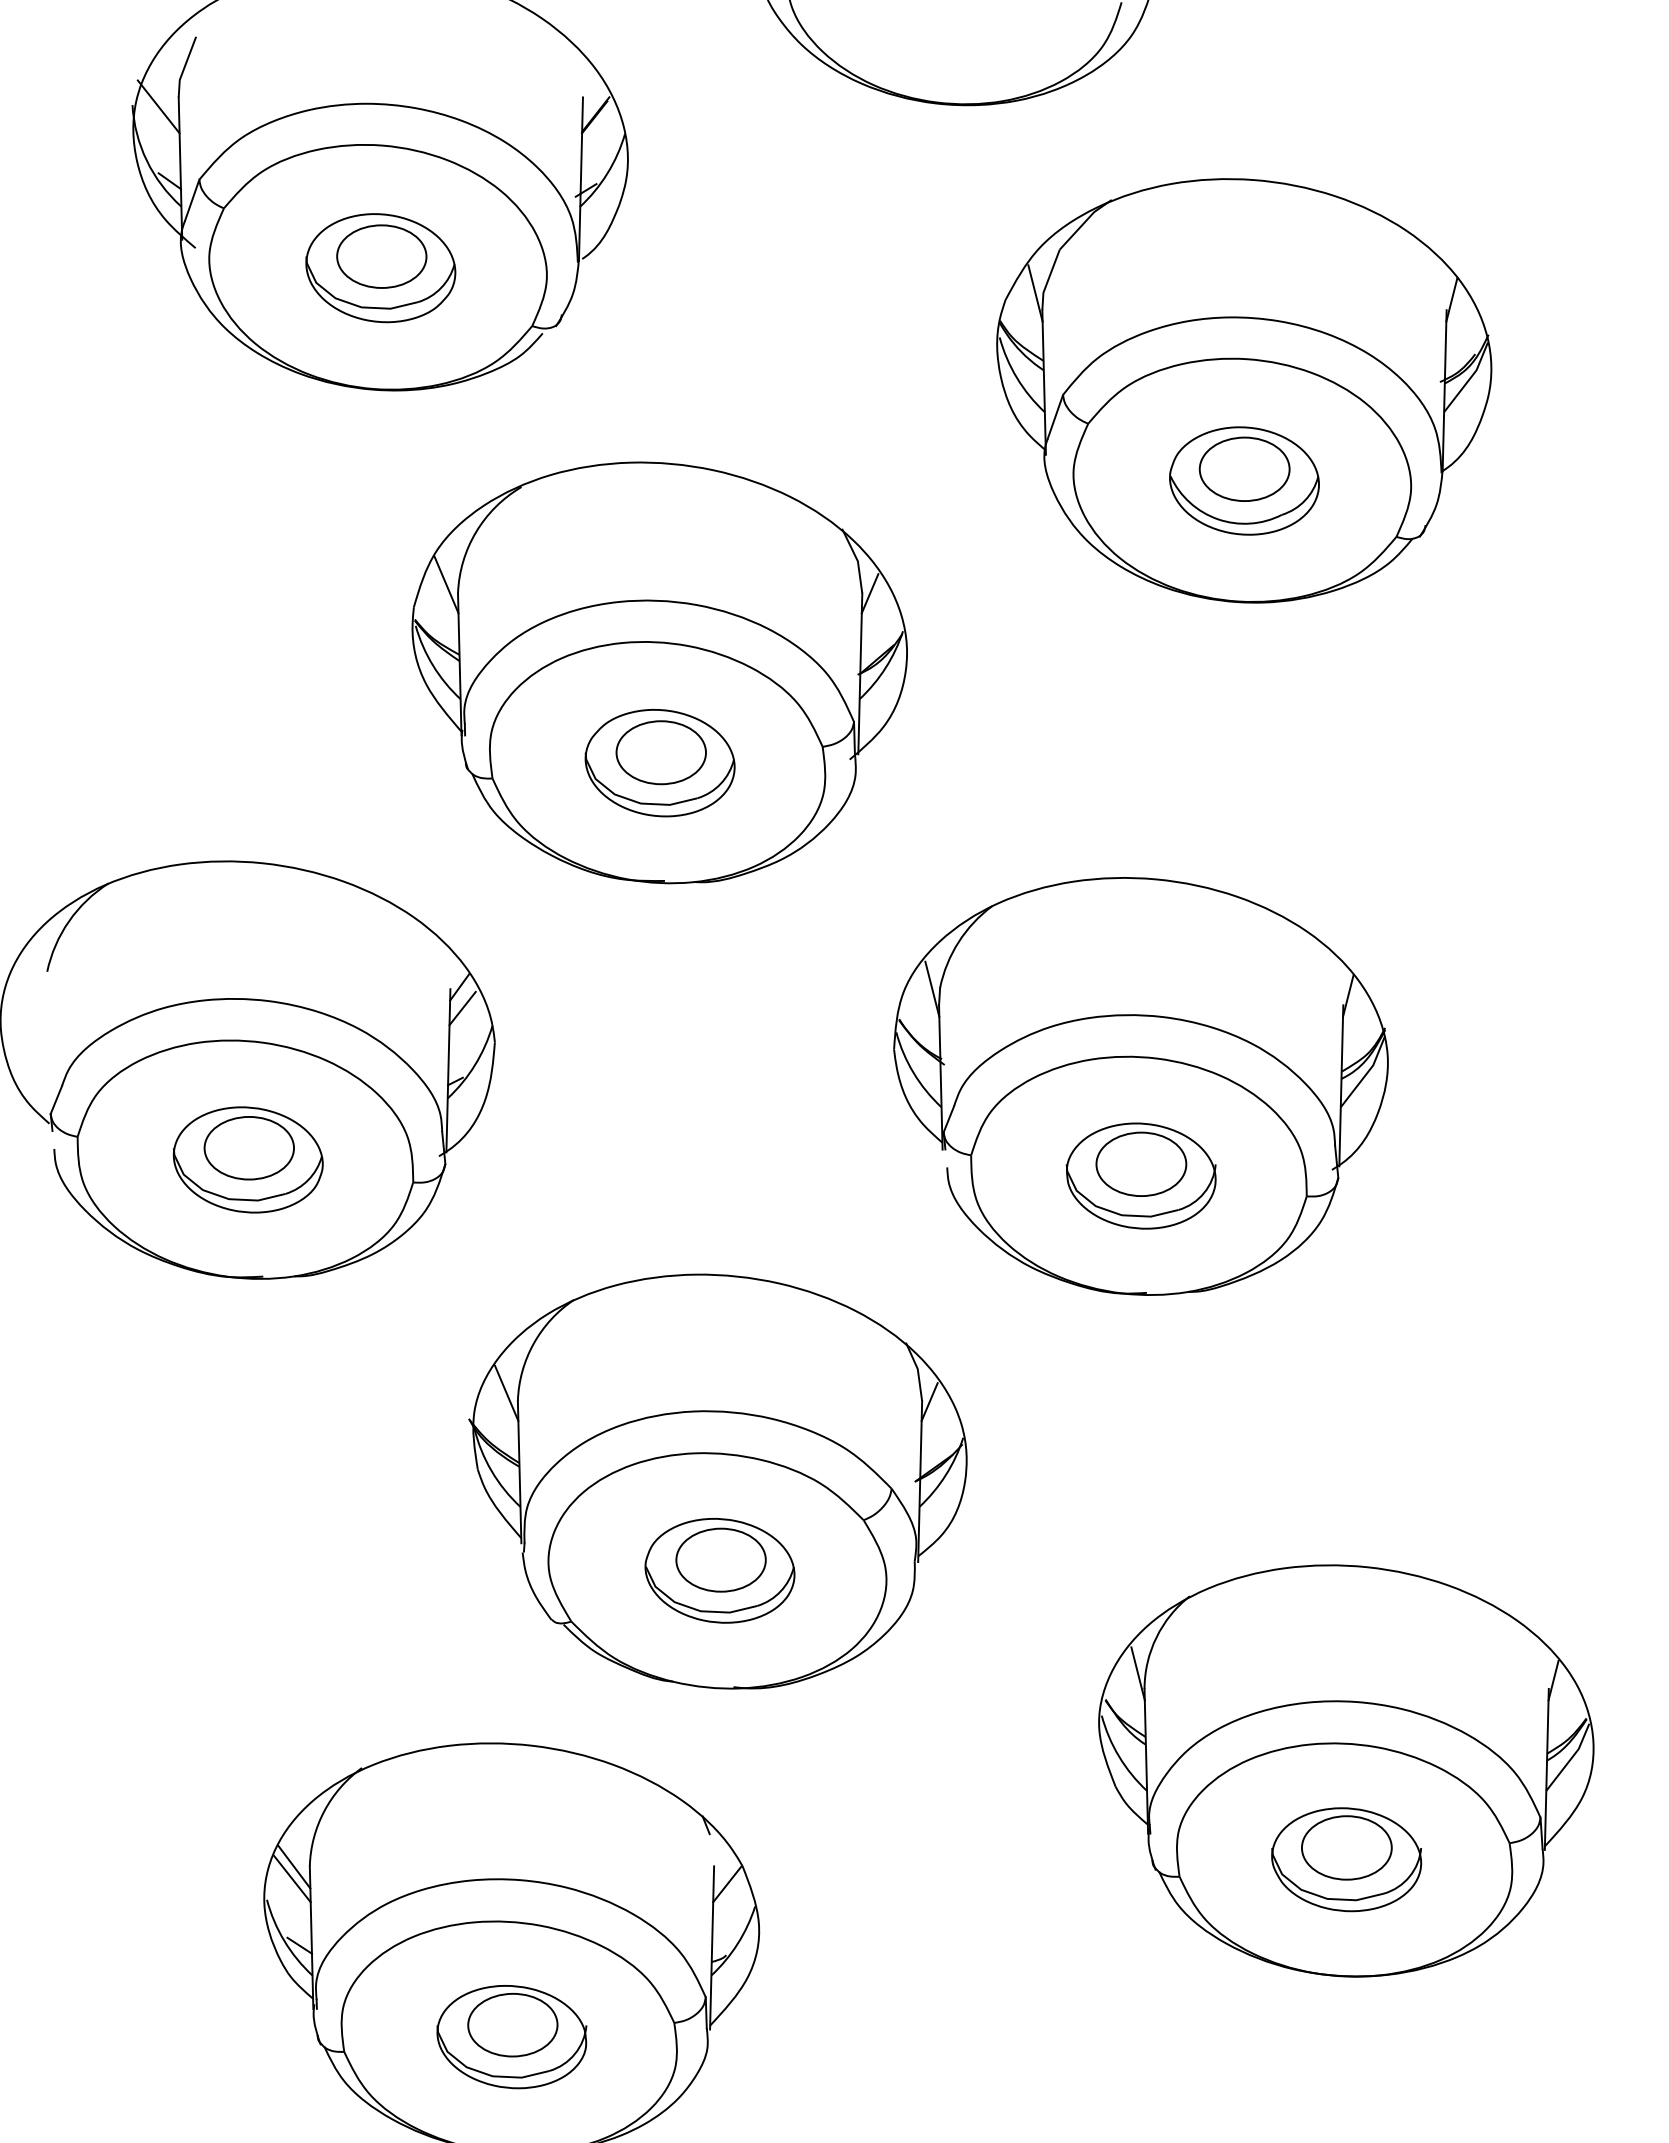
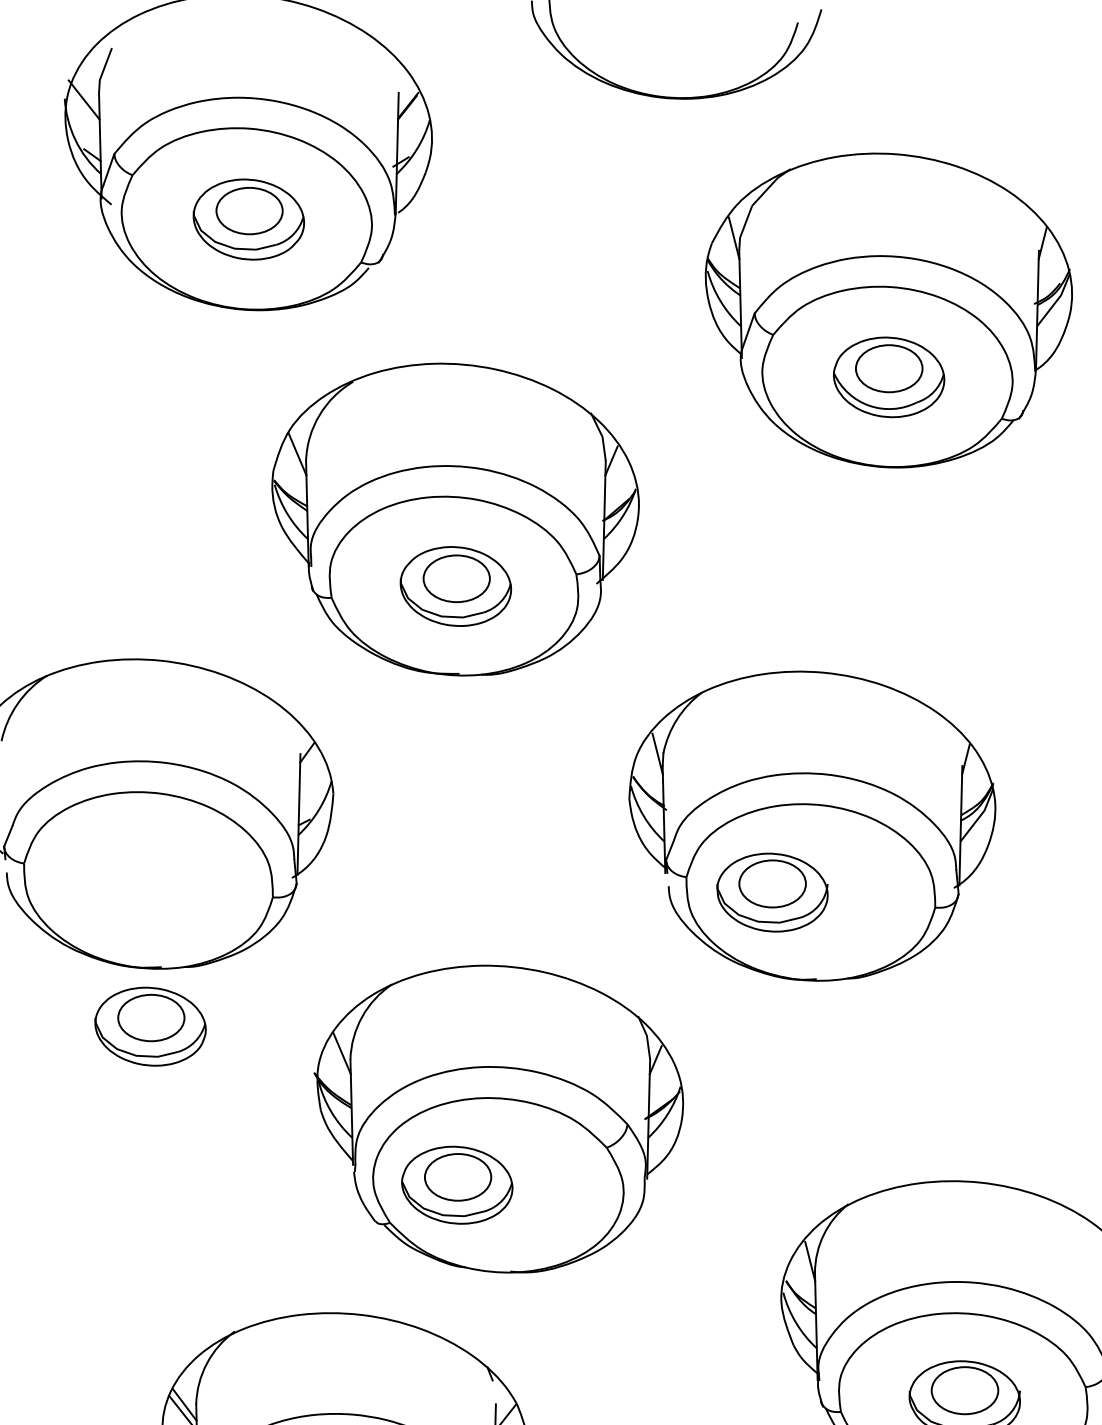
line: (462, 1008) -> (309, 768), removed
part: (247, 1159) -> (150, 1026), moved
part: (1140, 1175) -> (771, 892), moved
part: (719, 1570) -> (456, 1185), moved

